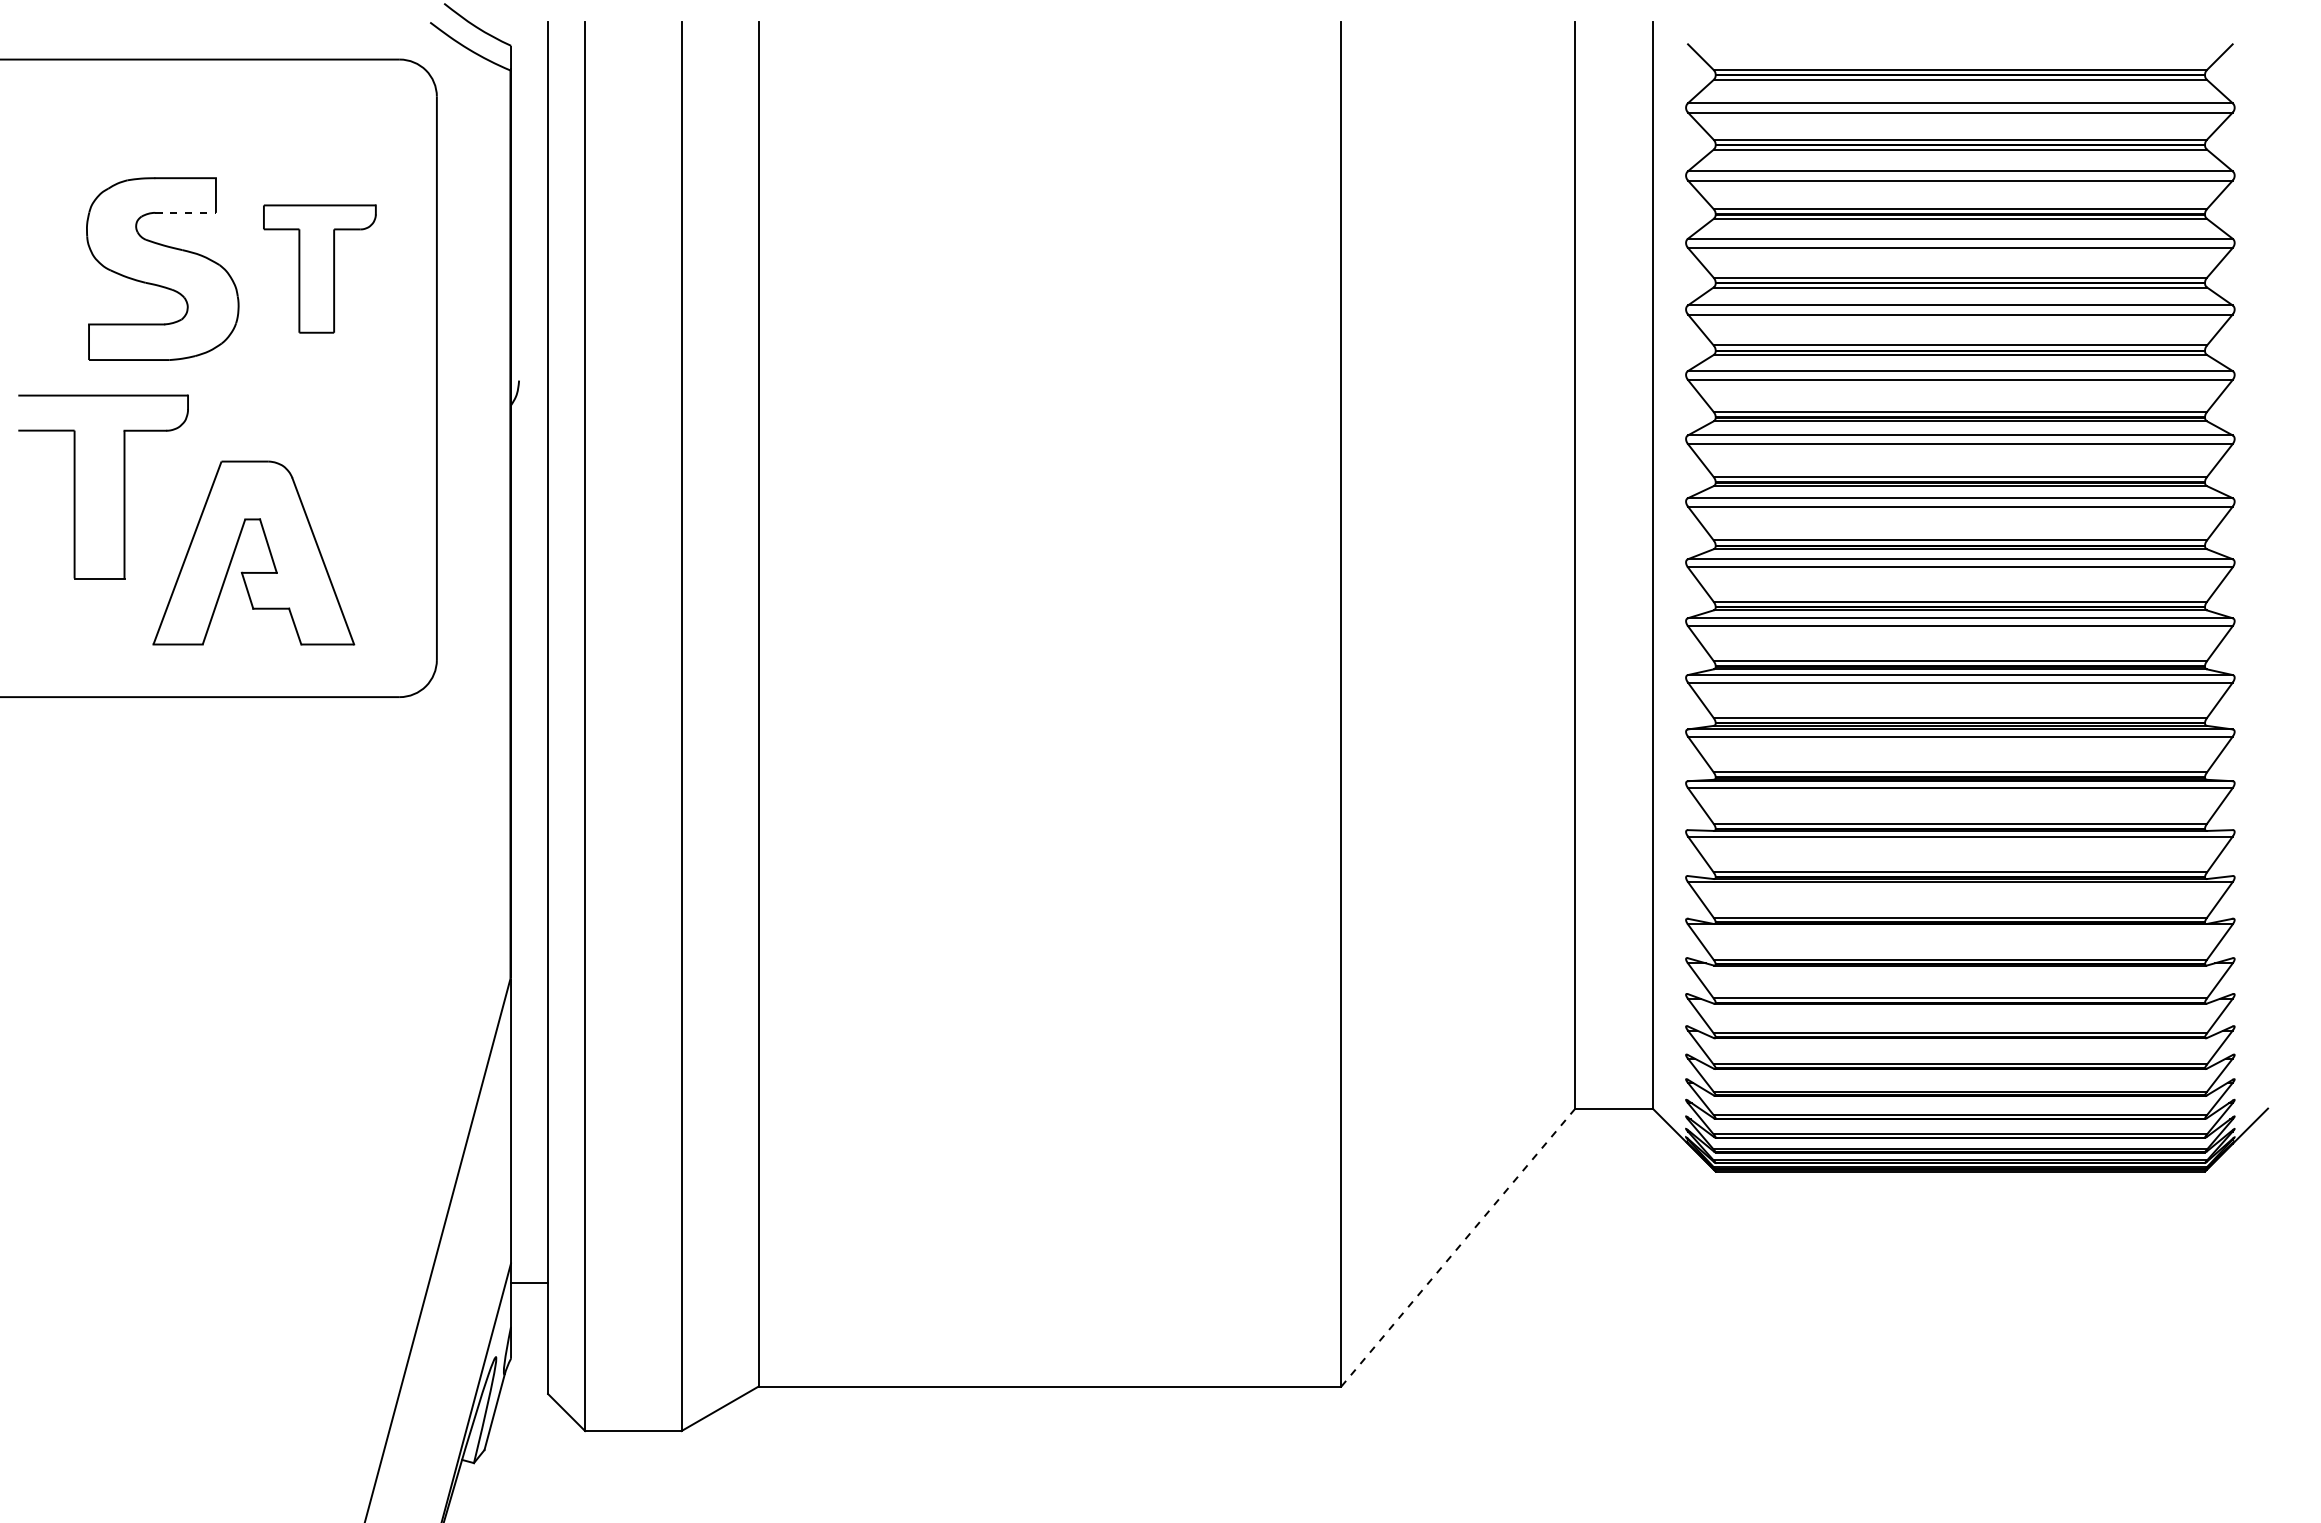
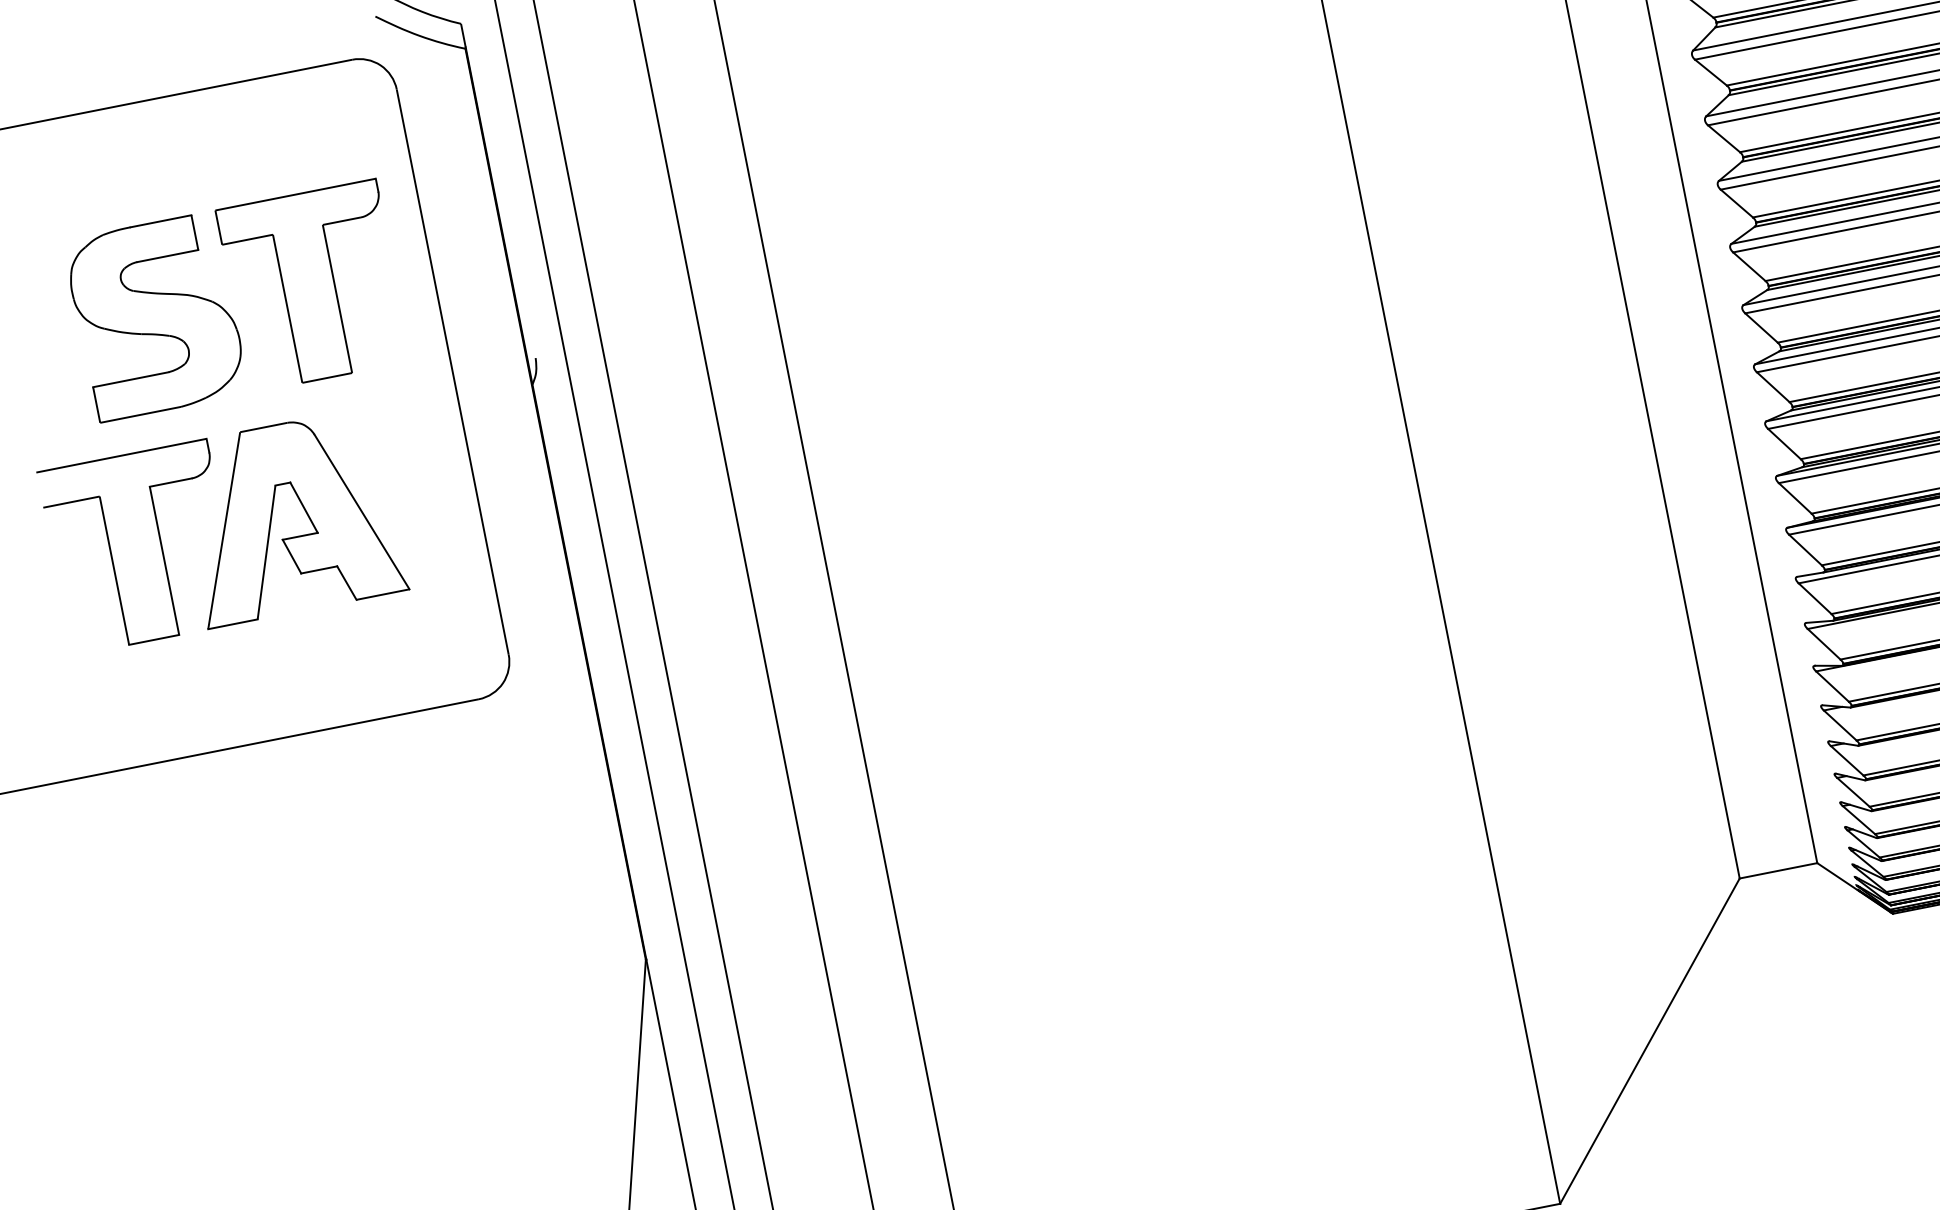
line: (186, 212) -> (168, 255), dashed -> solid
part: (319, 268) -> (313, 285), size x1.43
part: (267, 547) -> (303, 509), moved
line: (1458, 1247) -> (1650, 1041), dashed -> solid

